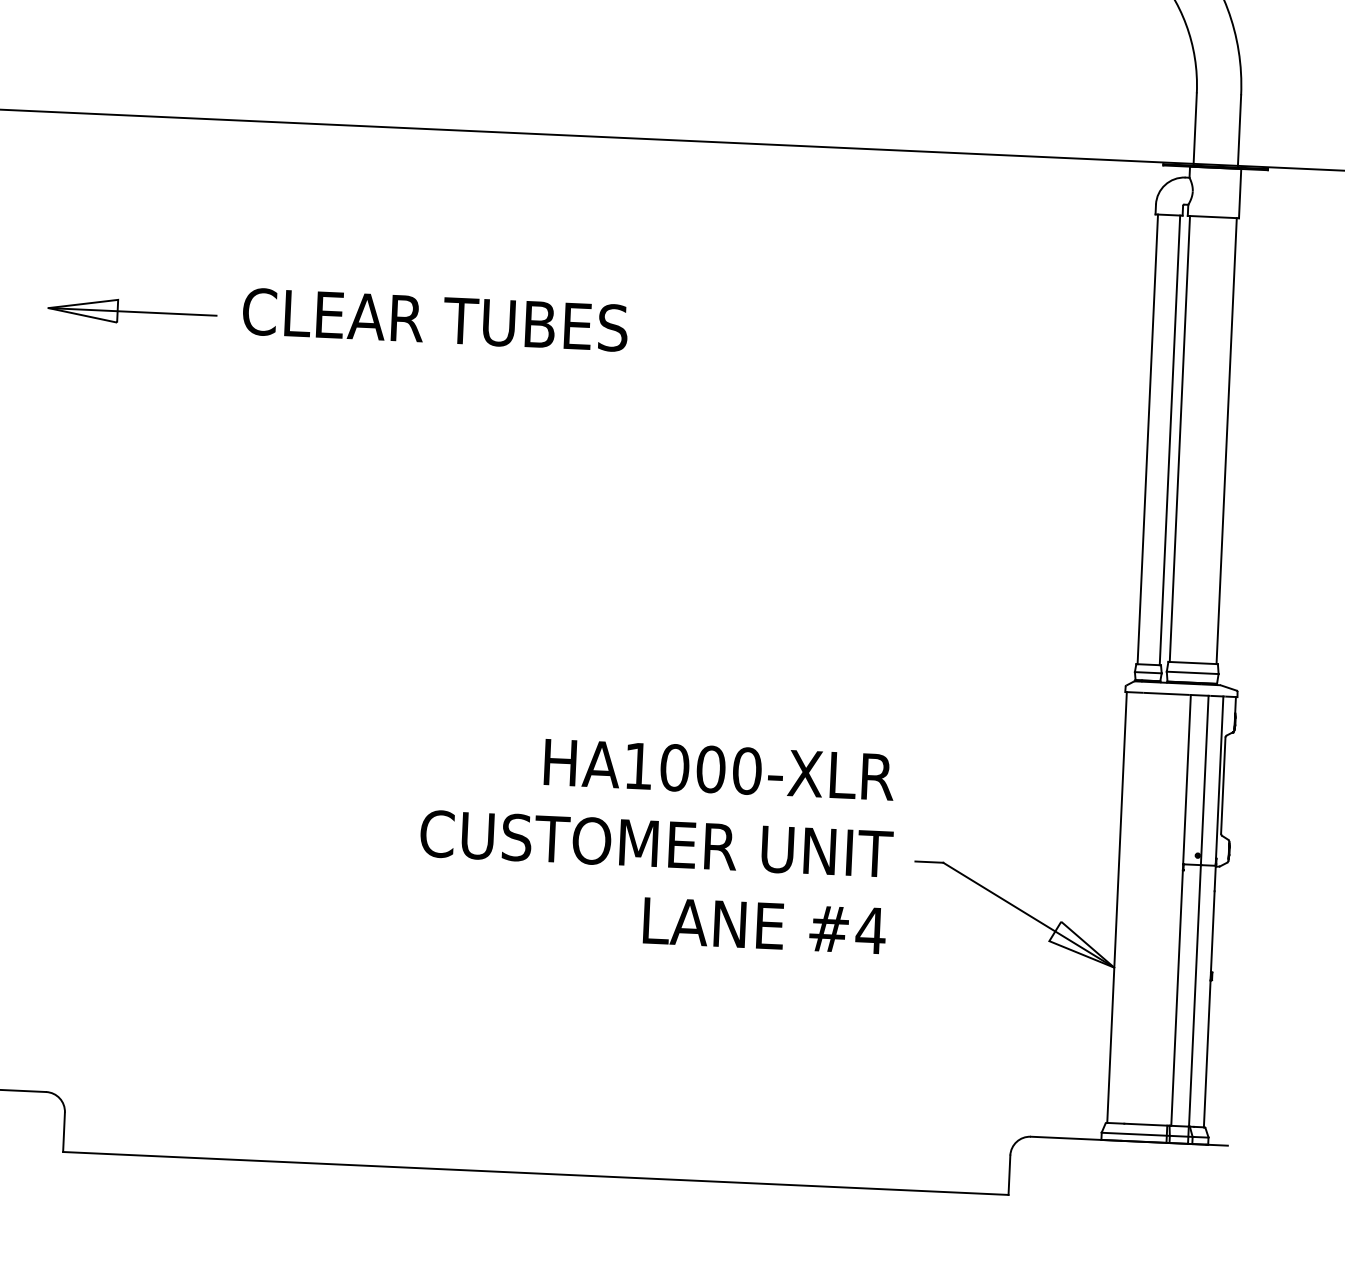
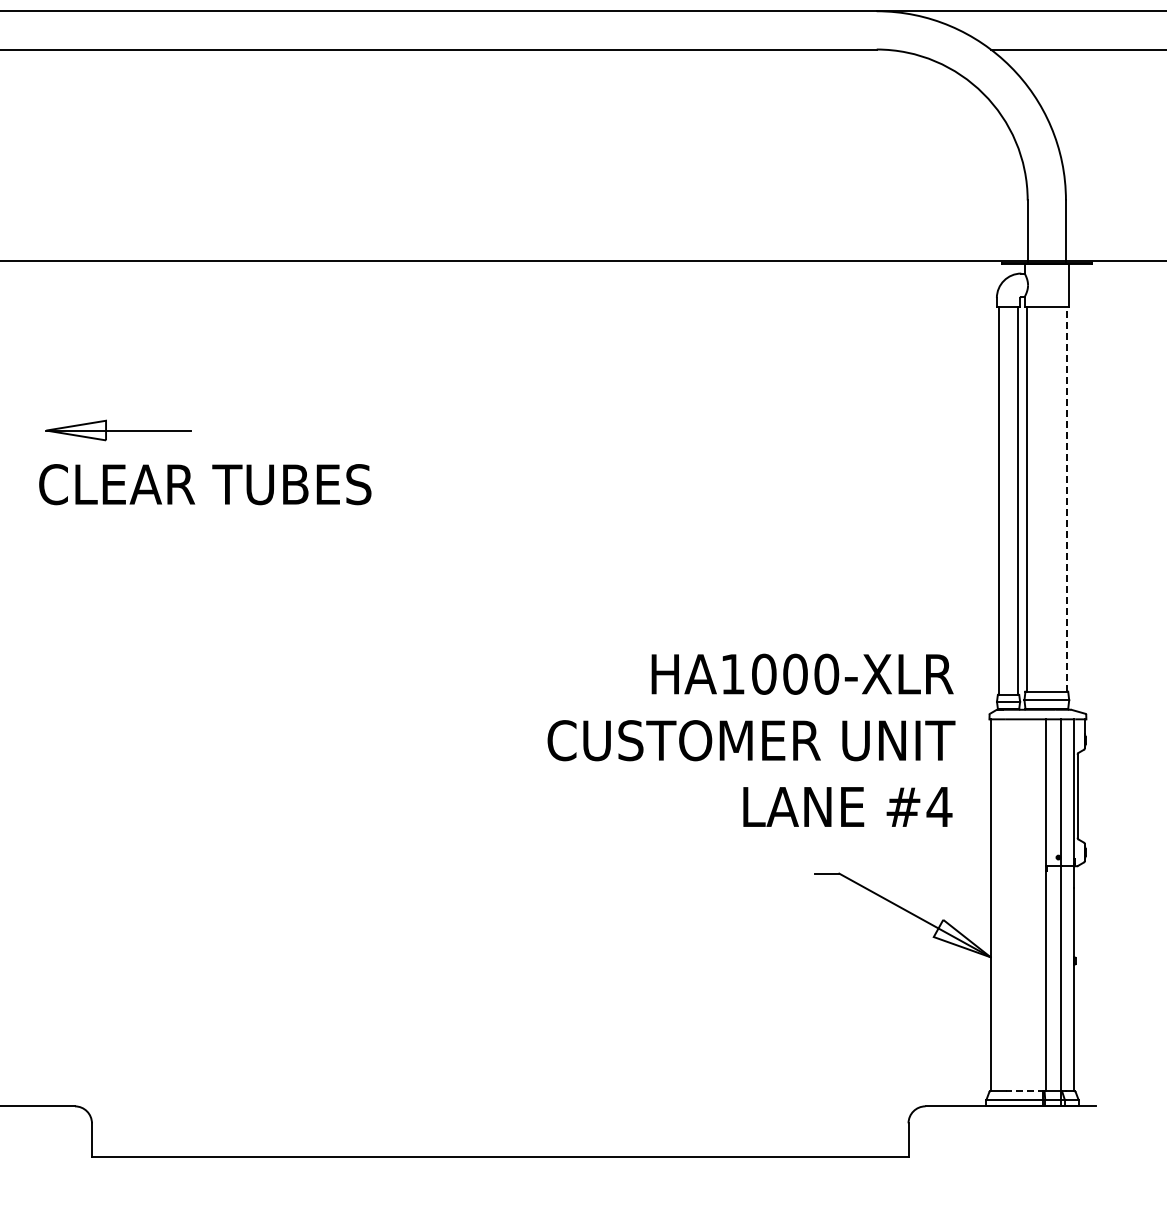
text: (435, 319) -> (205, 484), moved
line: (1227, 441) -> (1067, 499), solid -> dashed
text: (656, 842) -> (751, 739), moved
line: (1147, 1124) -> (1025, 1091), solid -> dashed

